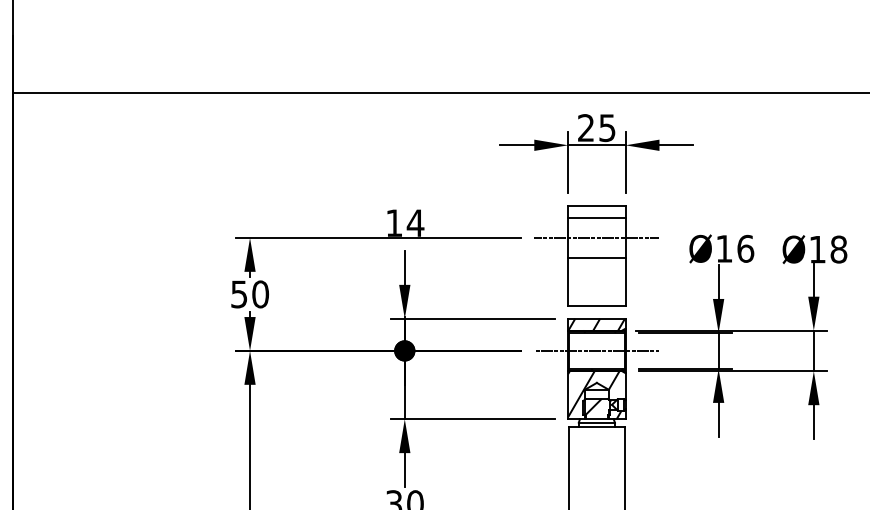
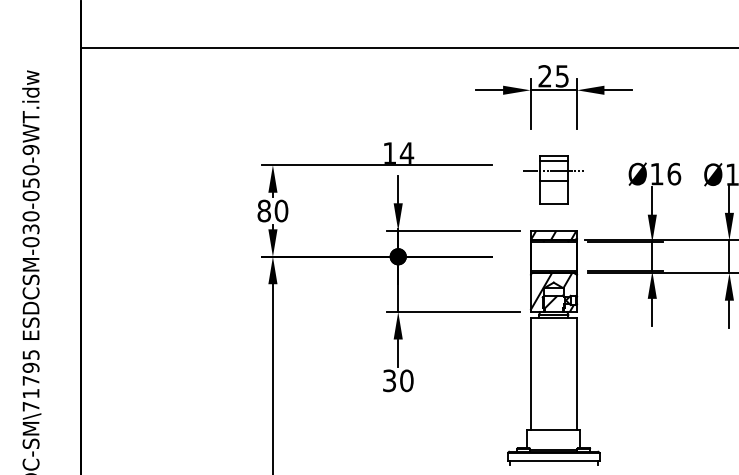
part: (596, 255) -> (553, 179), size x0.6
text: (238, 293) -> (263, 210), 50 -> 80
line: (596, 350) -> (553, 256), removed

